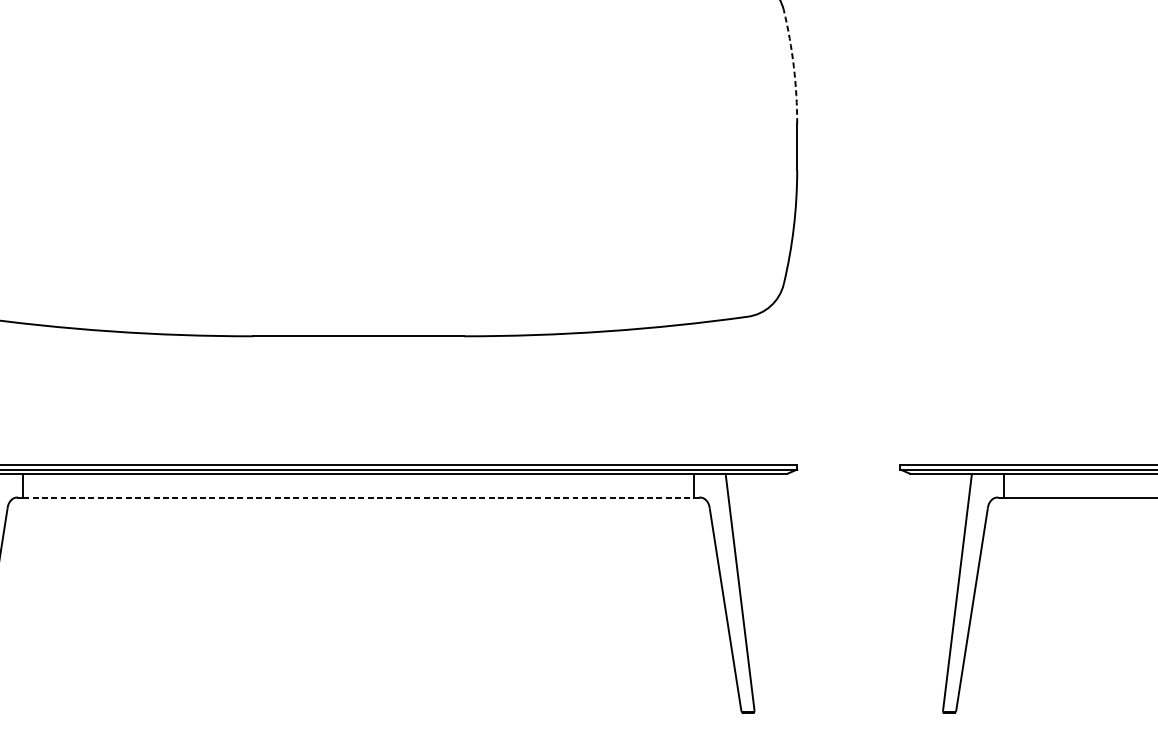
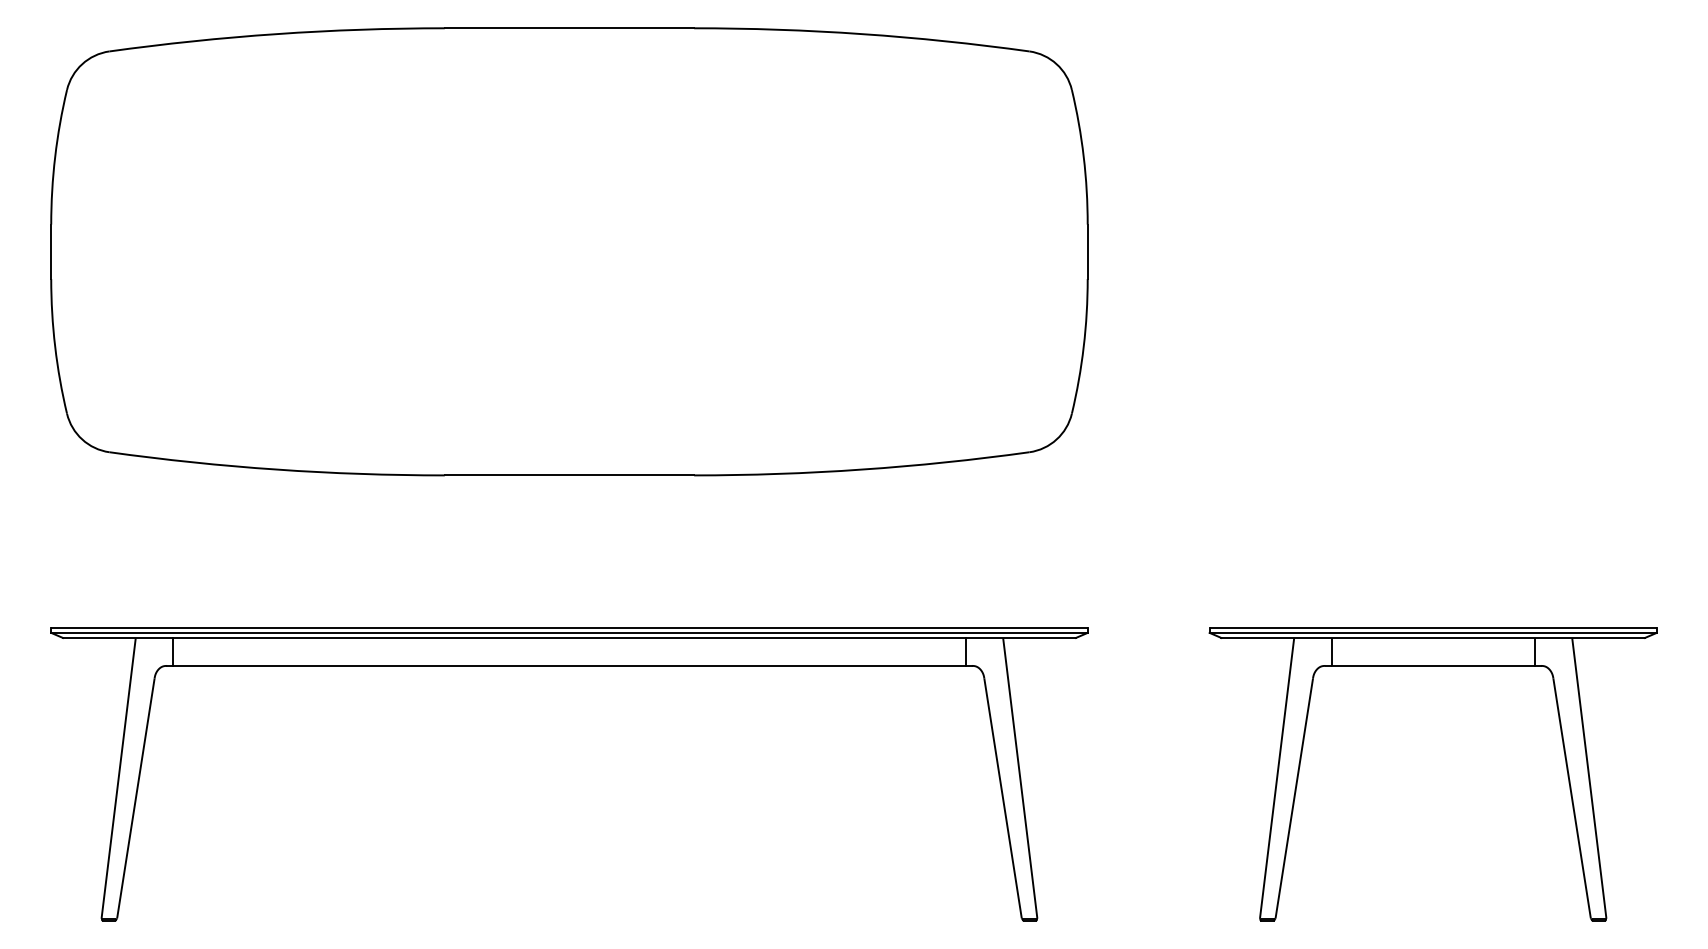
arc: (793, 66) -> (1083, 156), dashed -> solid
line: (358, 497) -> (569, 665), dashed -> solid

